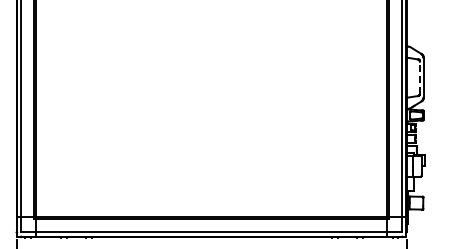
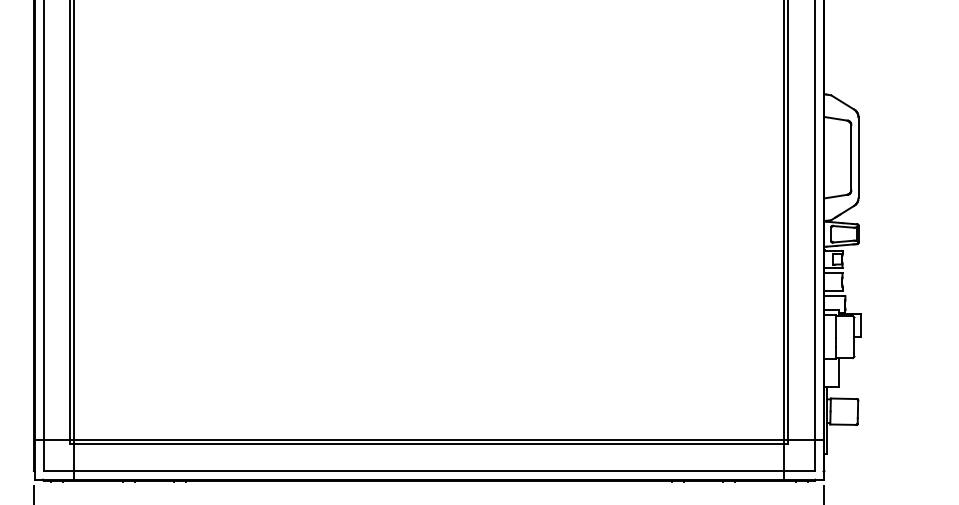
line: (419, 77) -> (850, 157), dashed -> solid

